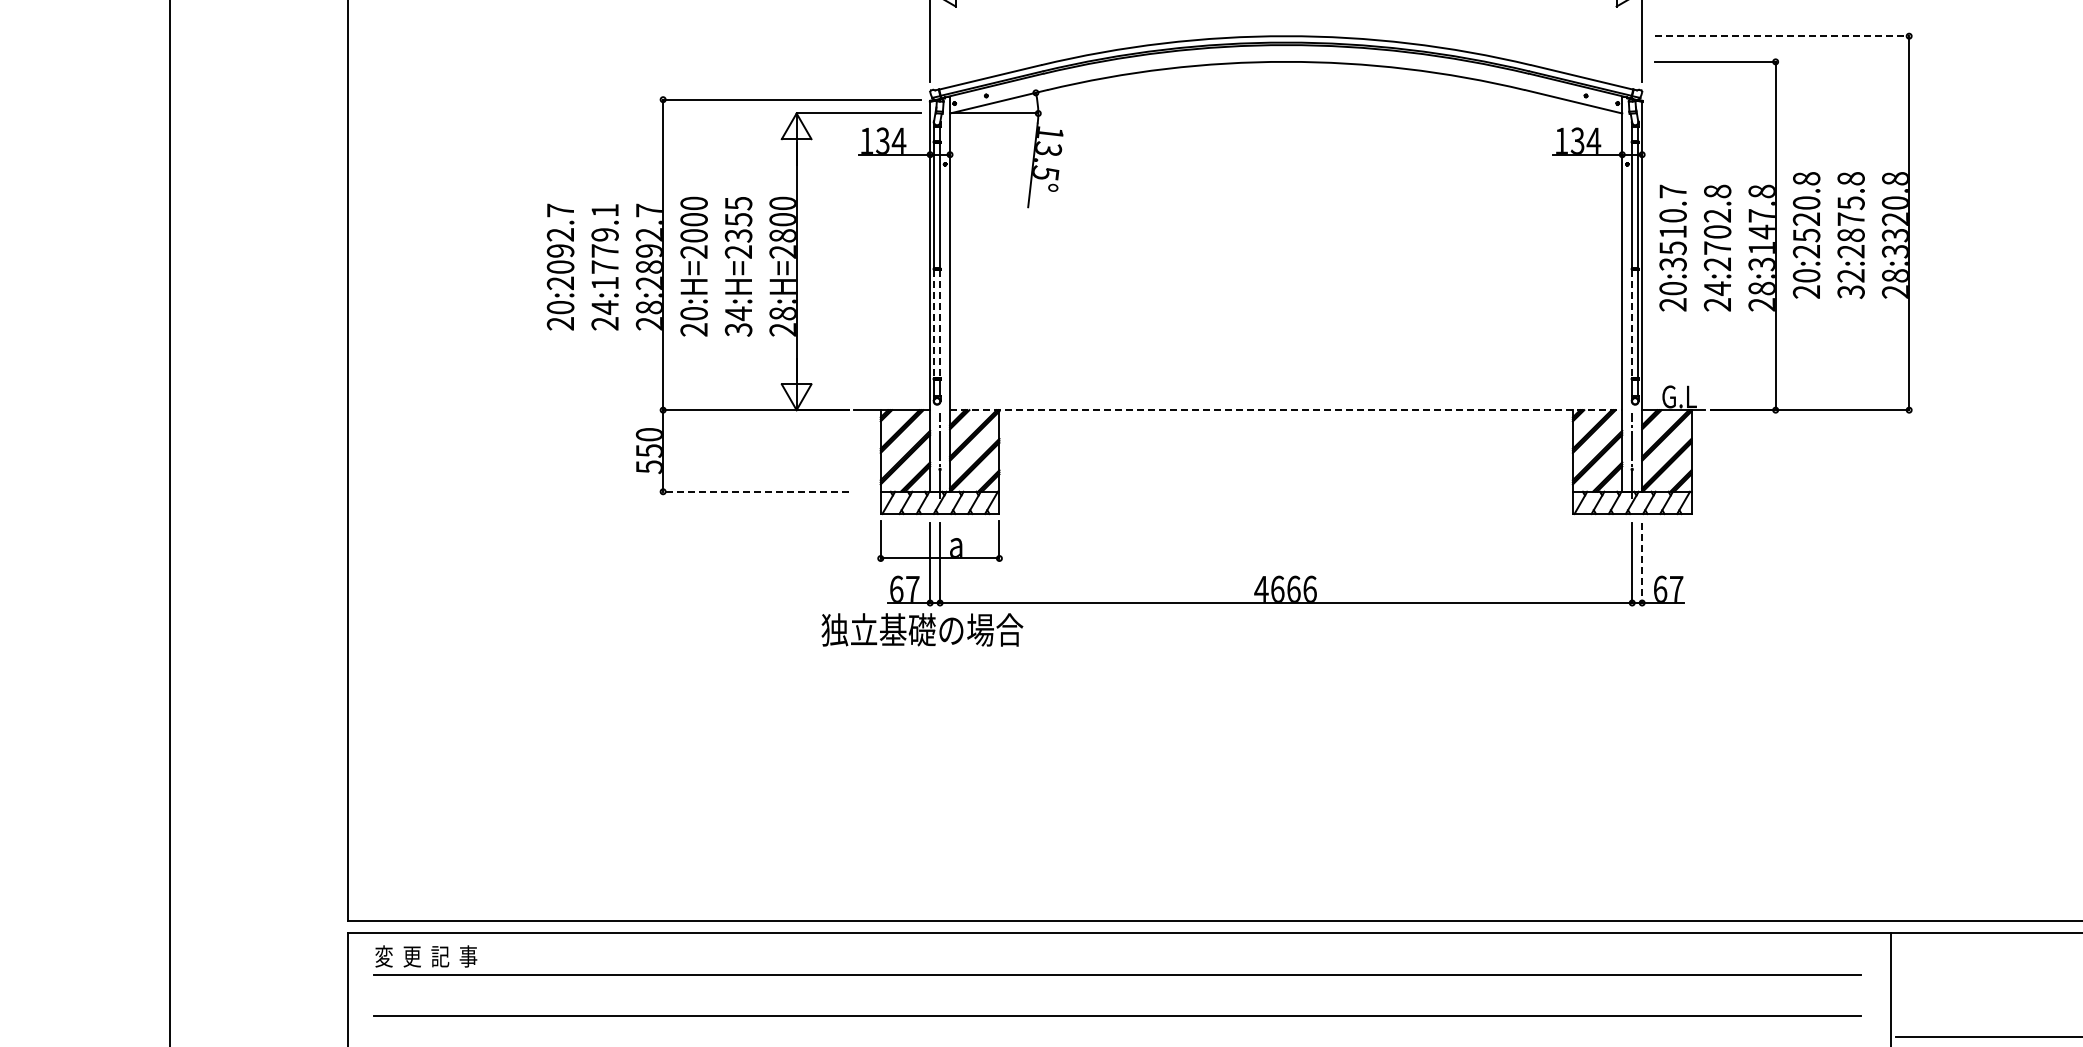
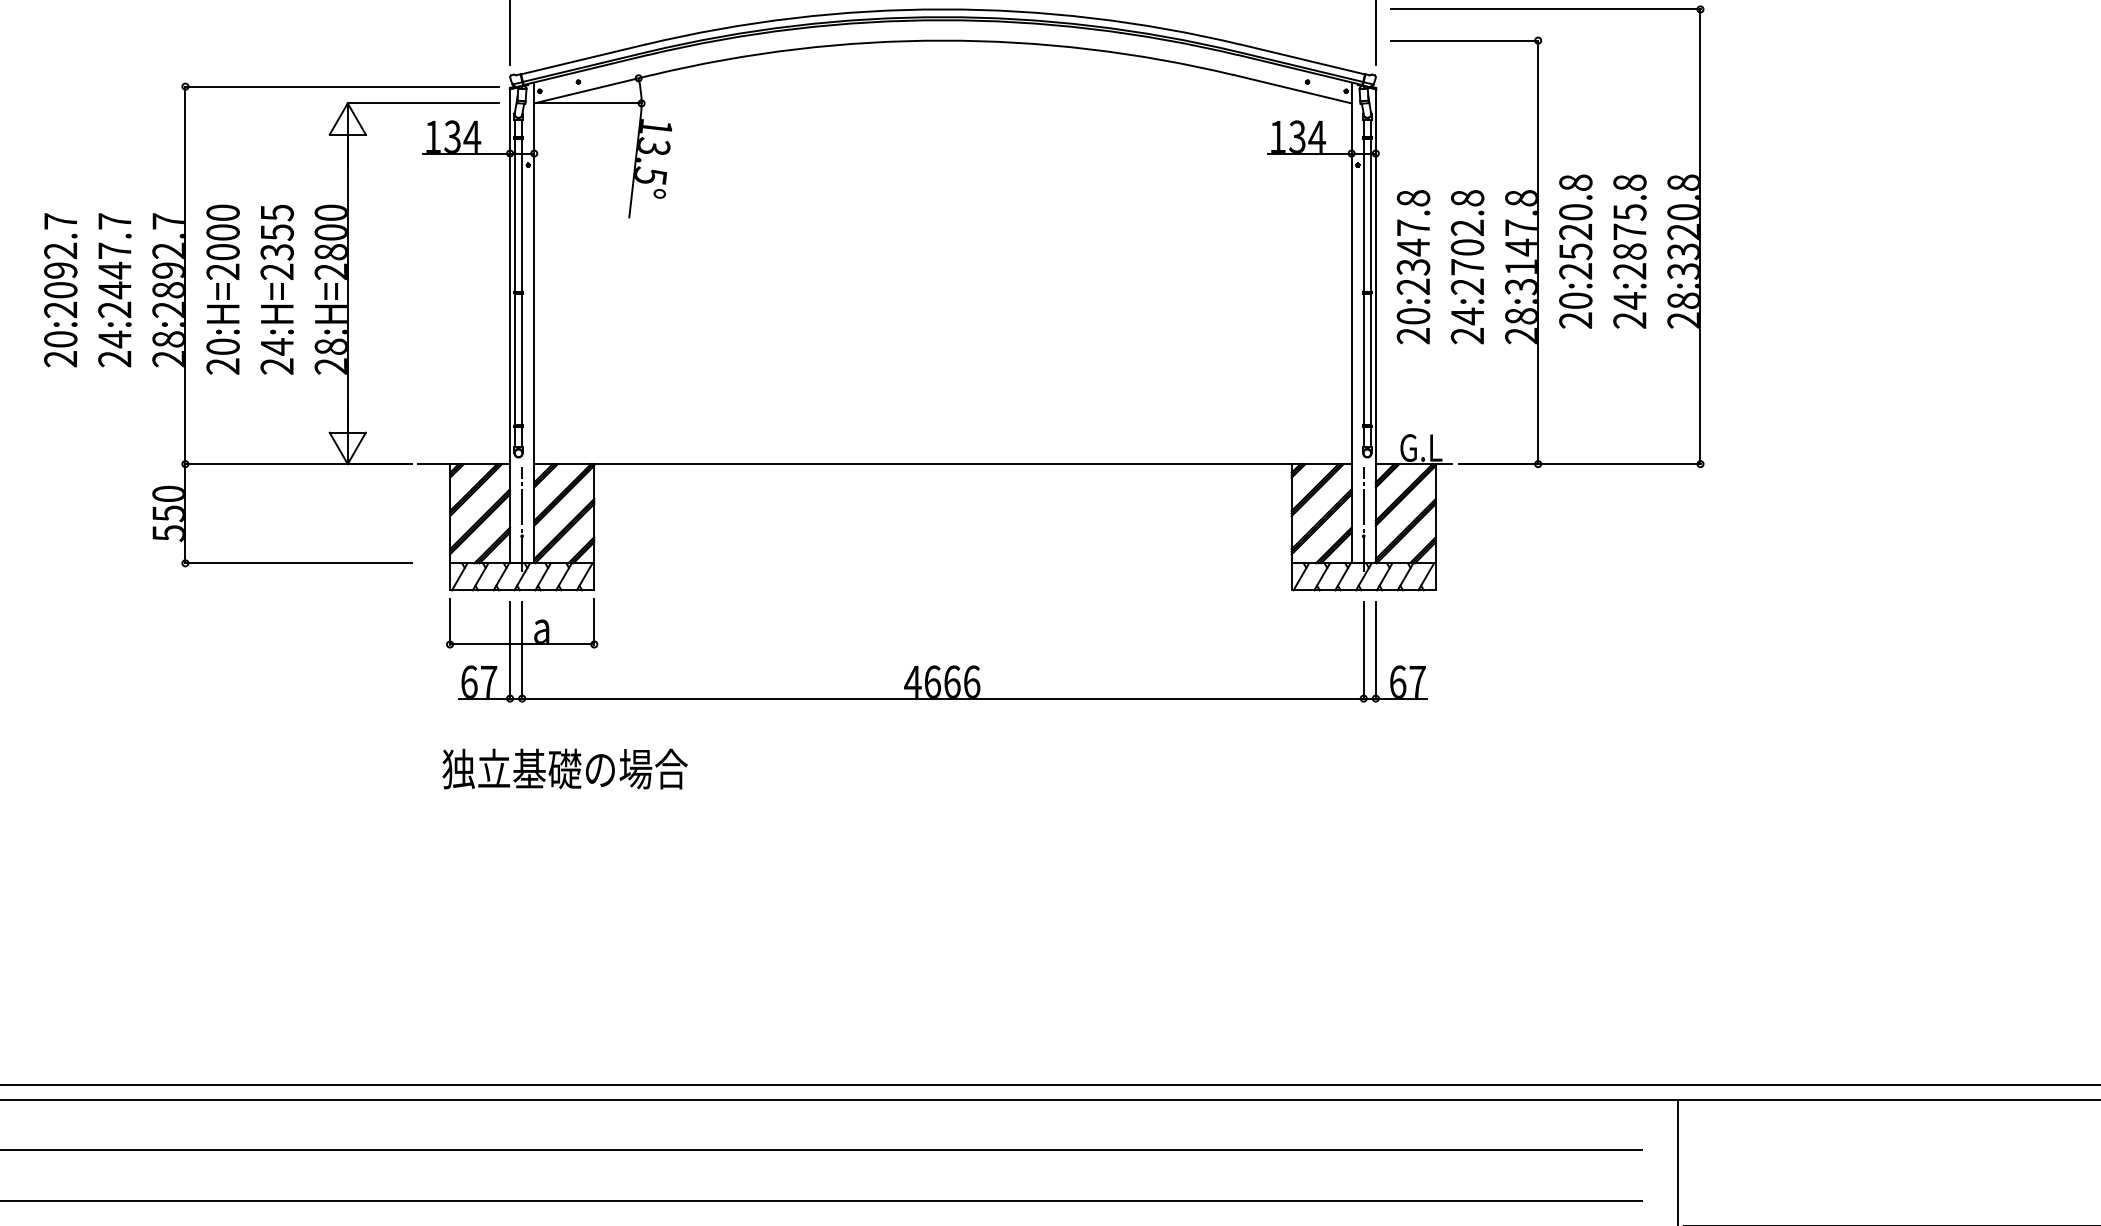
line: (1782, 36) -> (1546, 9), dashed -> solid
text: (1672, 227) -> (1412, 242), 20:3510.7 -> 20:2347.8
text: (604, 246) -> (114, 265), 24:1779.1 -> 24:2447.7
text: (1850, 283) -> (1629, 310), 32:2875.8 -> 24:2875.8
line: (934, 324) -> (515, 359), dashed -> solid
line: (940, 324) -> (522, 359), dashed -> solid
line: (1632, 324) -> (1364, 359), dashed -> solid
text: (738, 329) -> (277, 366), 34:H=2355 -> 24:H=2355
line: (1286, 410) -> (943, 464), dashed -> solid
line: (755, 491) -> (297, 563), dashed -> solid
line: (1642, 563) -> (1376, 650), dashed -> solid
text: (922, 629) -> (565, 768), moved

